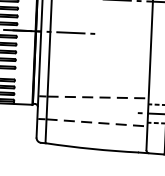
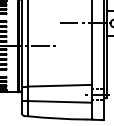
line: (99, 97) -> (60, 85), dashed -> solid
line: (98, 122) -> (60, 101), dashed -> solid

